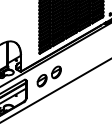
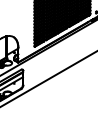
part: (49, 76) -> (43, 66), removed

